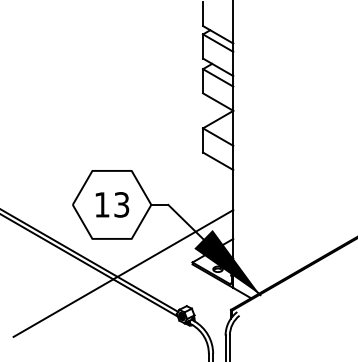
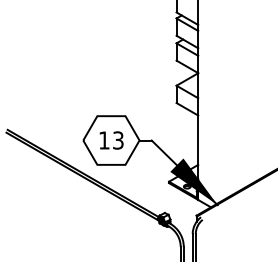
line: (123, 273) -> (119, 189), removed

